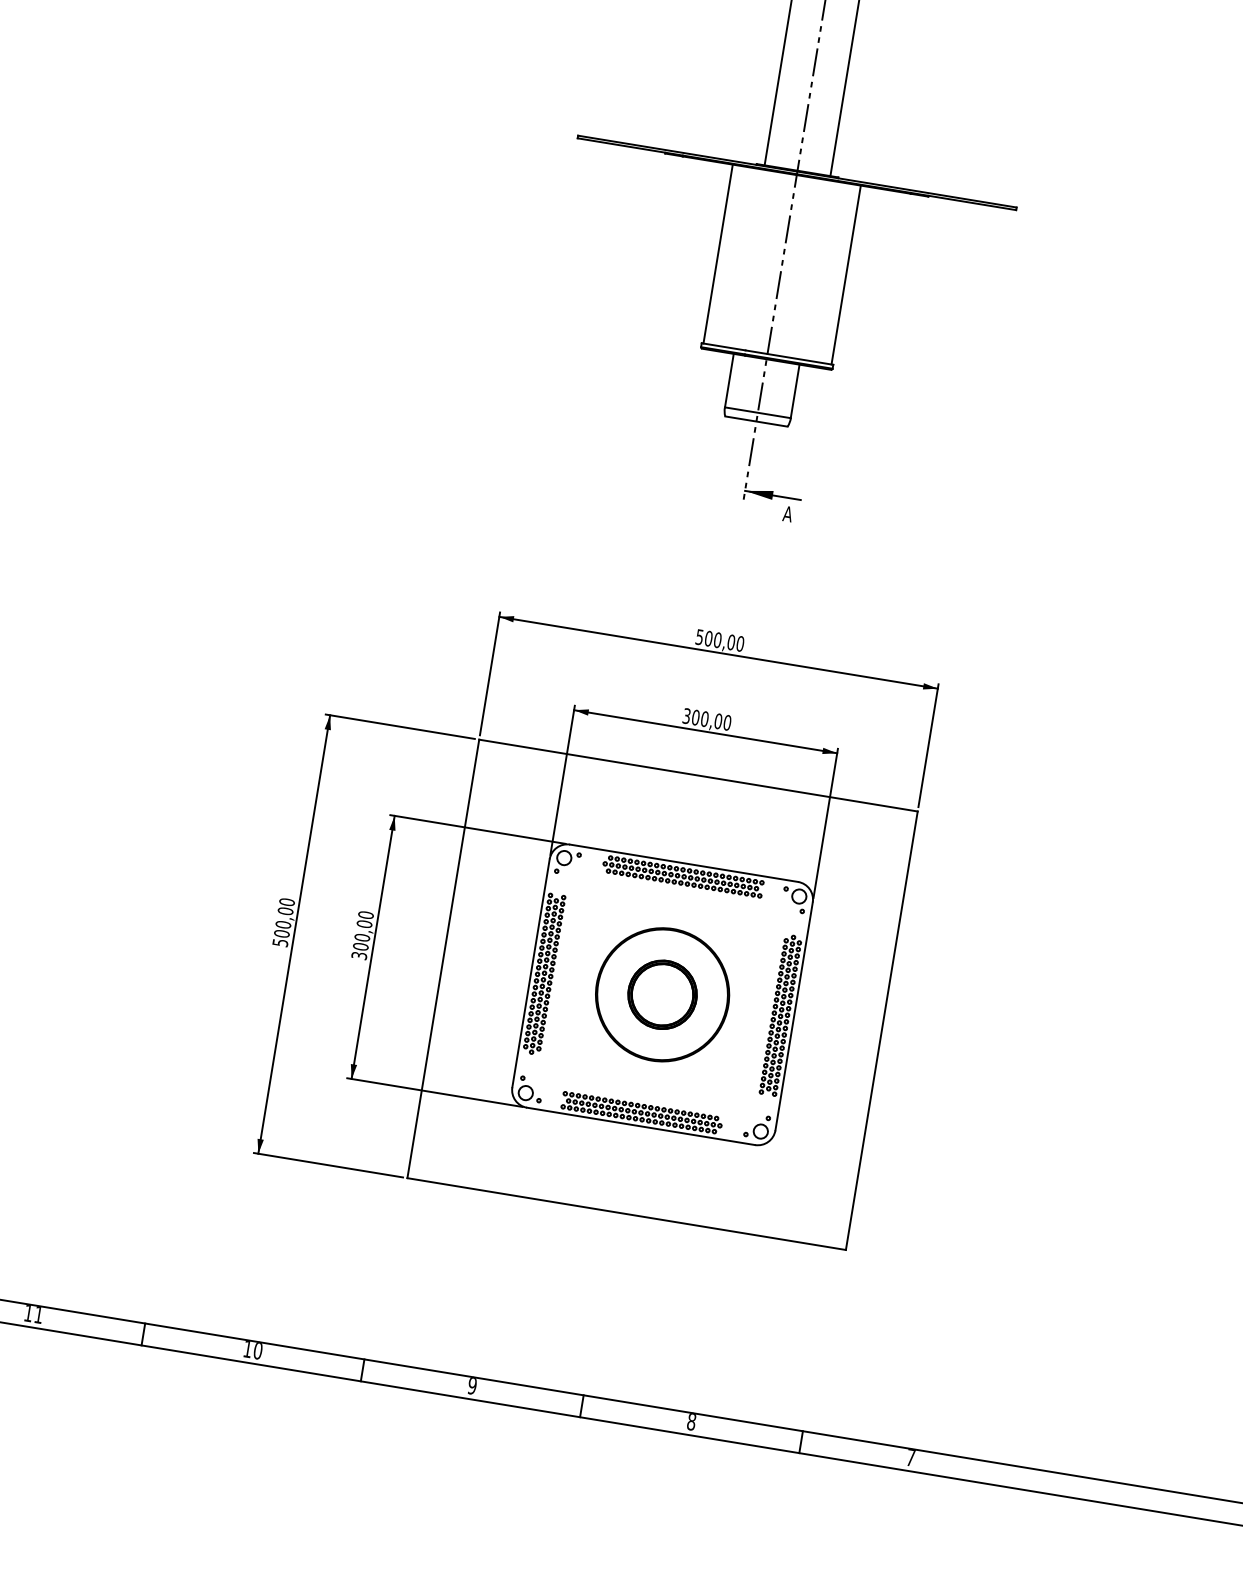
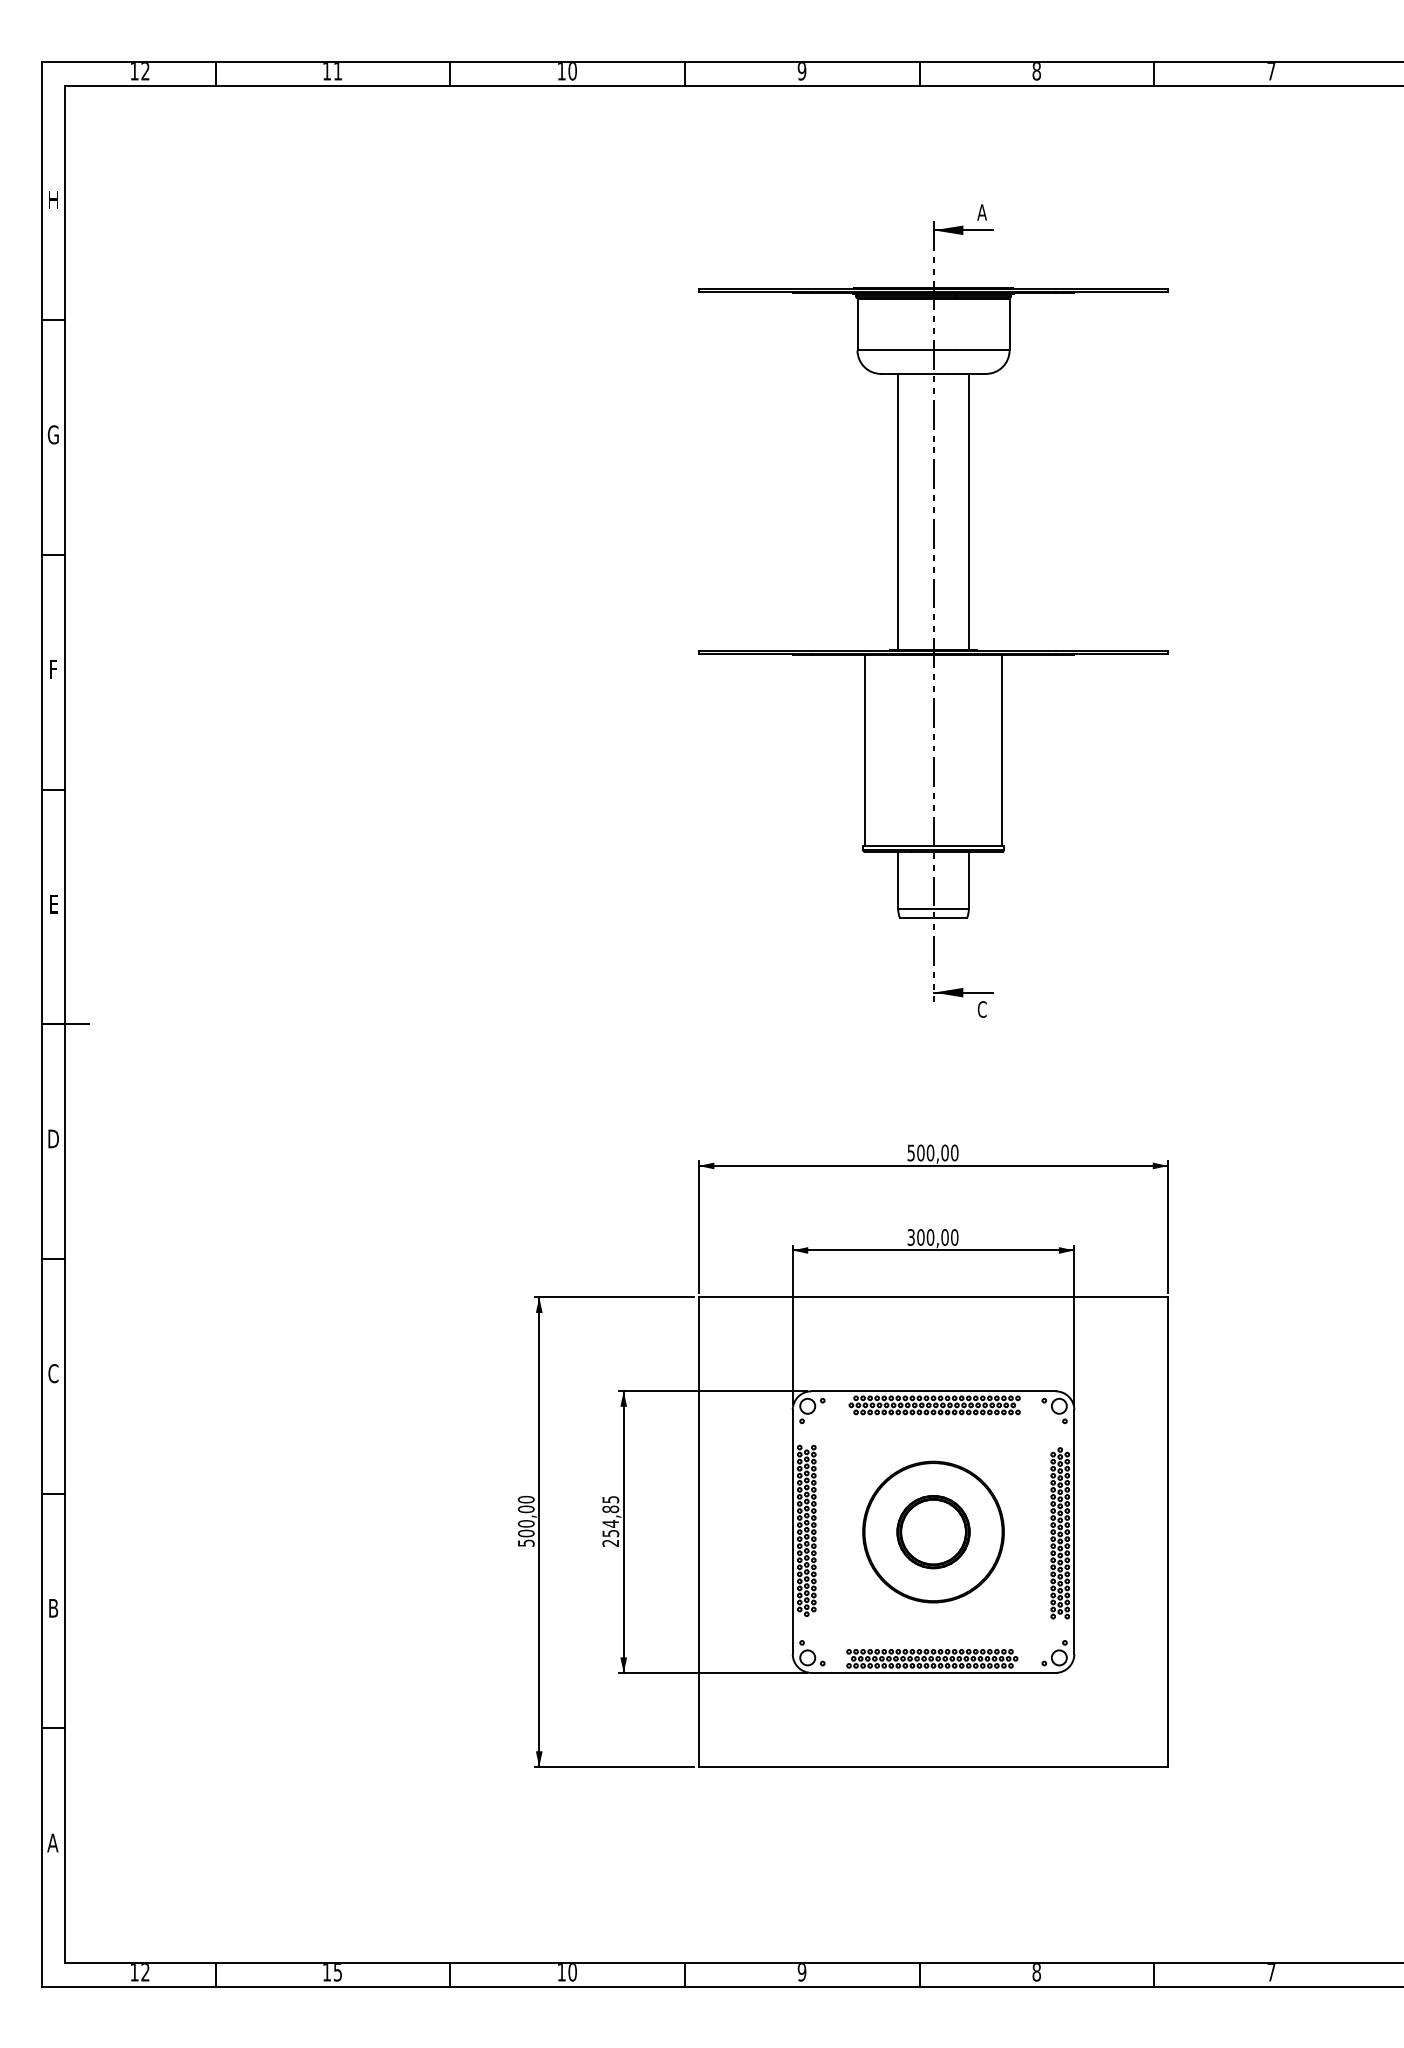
text: (788, 514) -> (982, 1009), A -> C
text: (362, 934) -> (610, 1520), 300,00 -> 254,85
text: (38, 1315) -> (337, 1972), 11 -> 15

